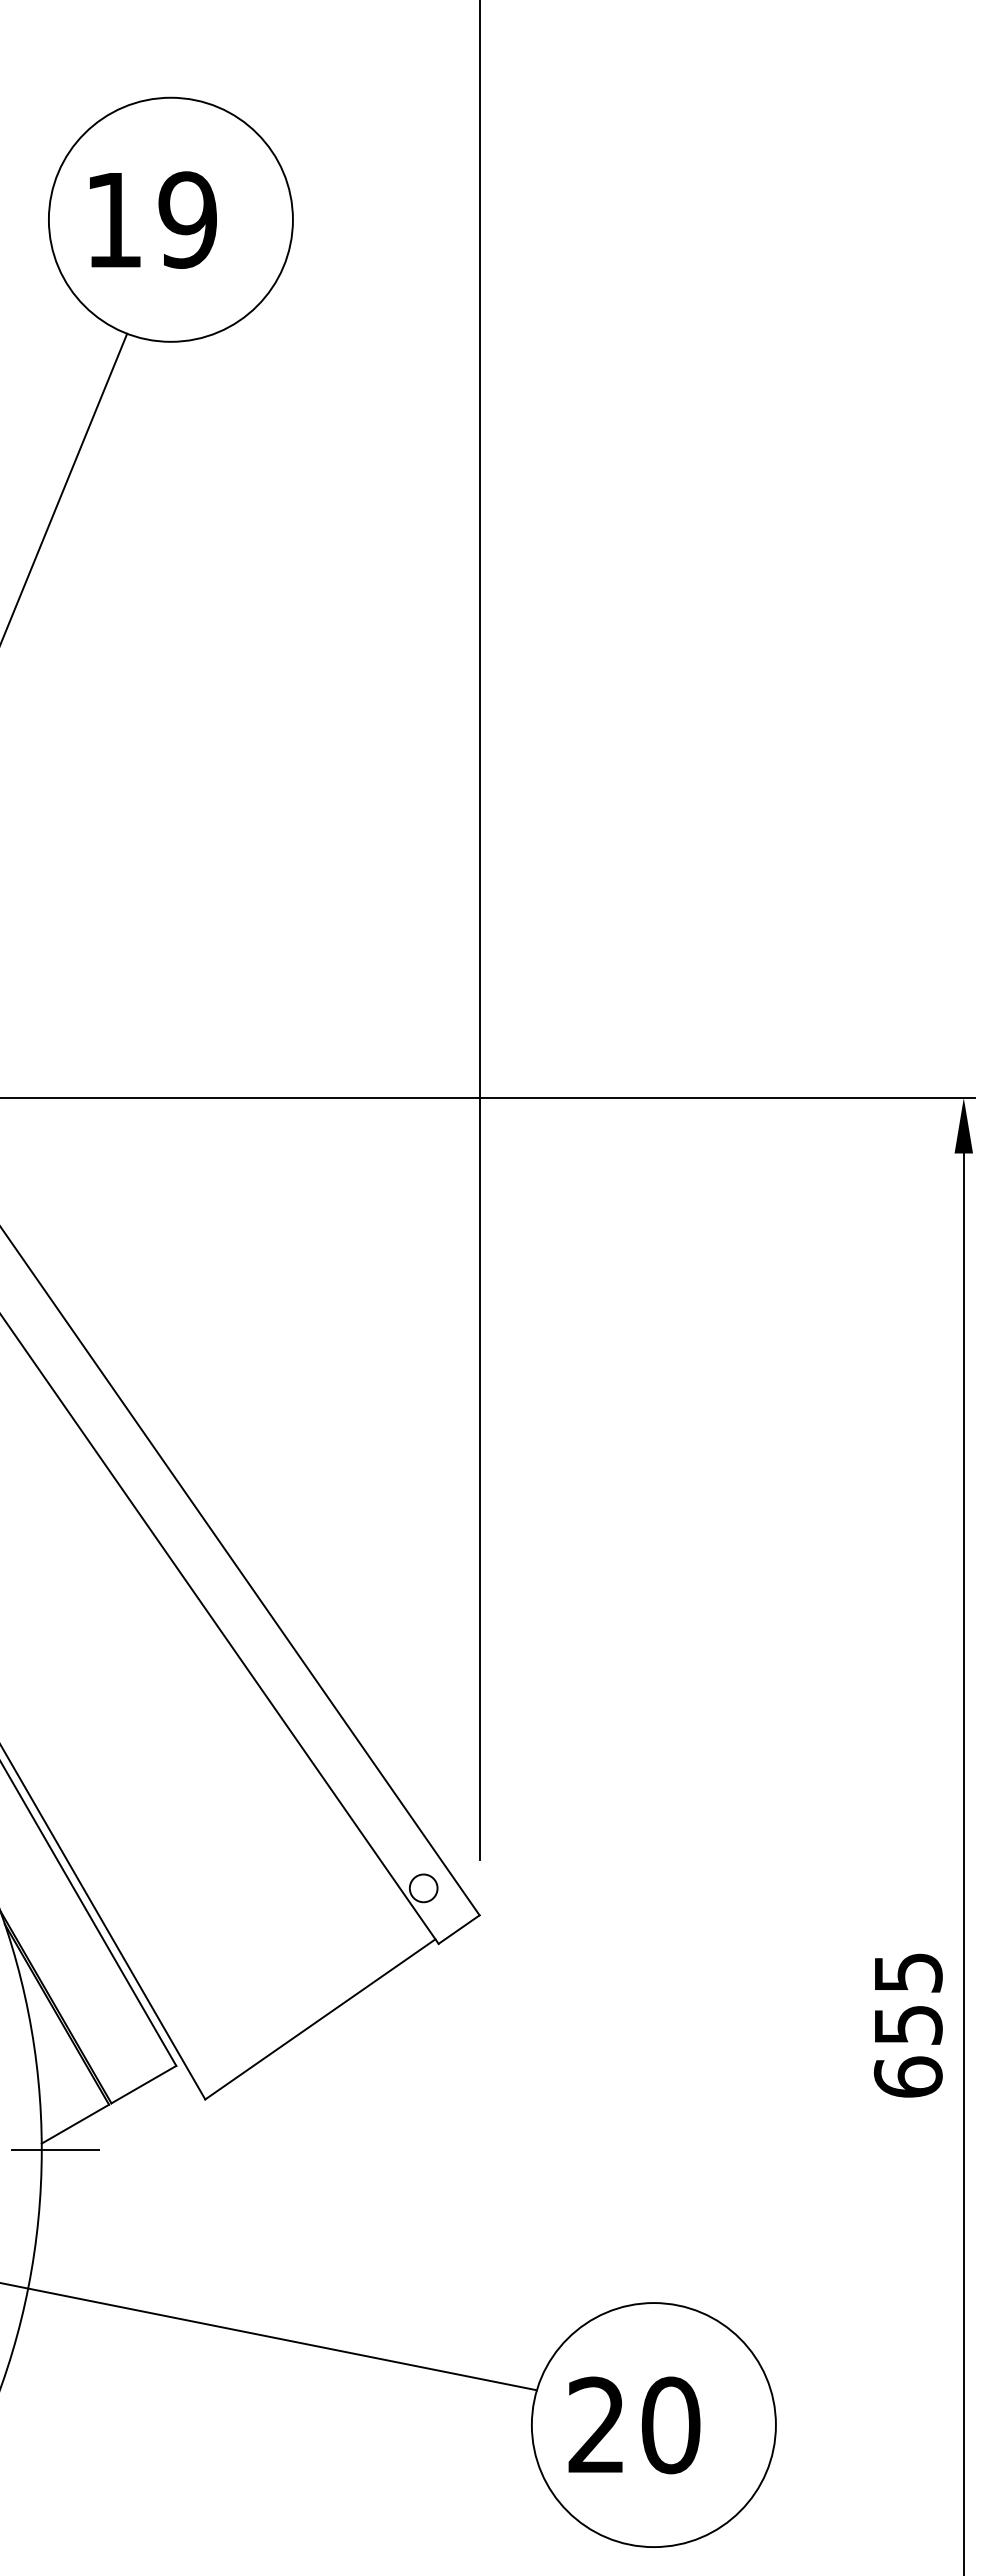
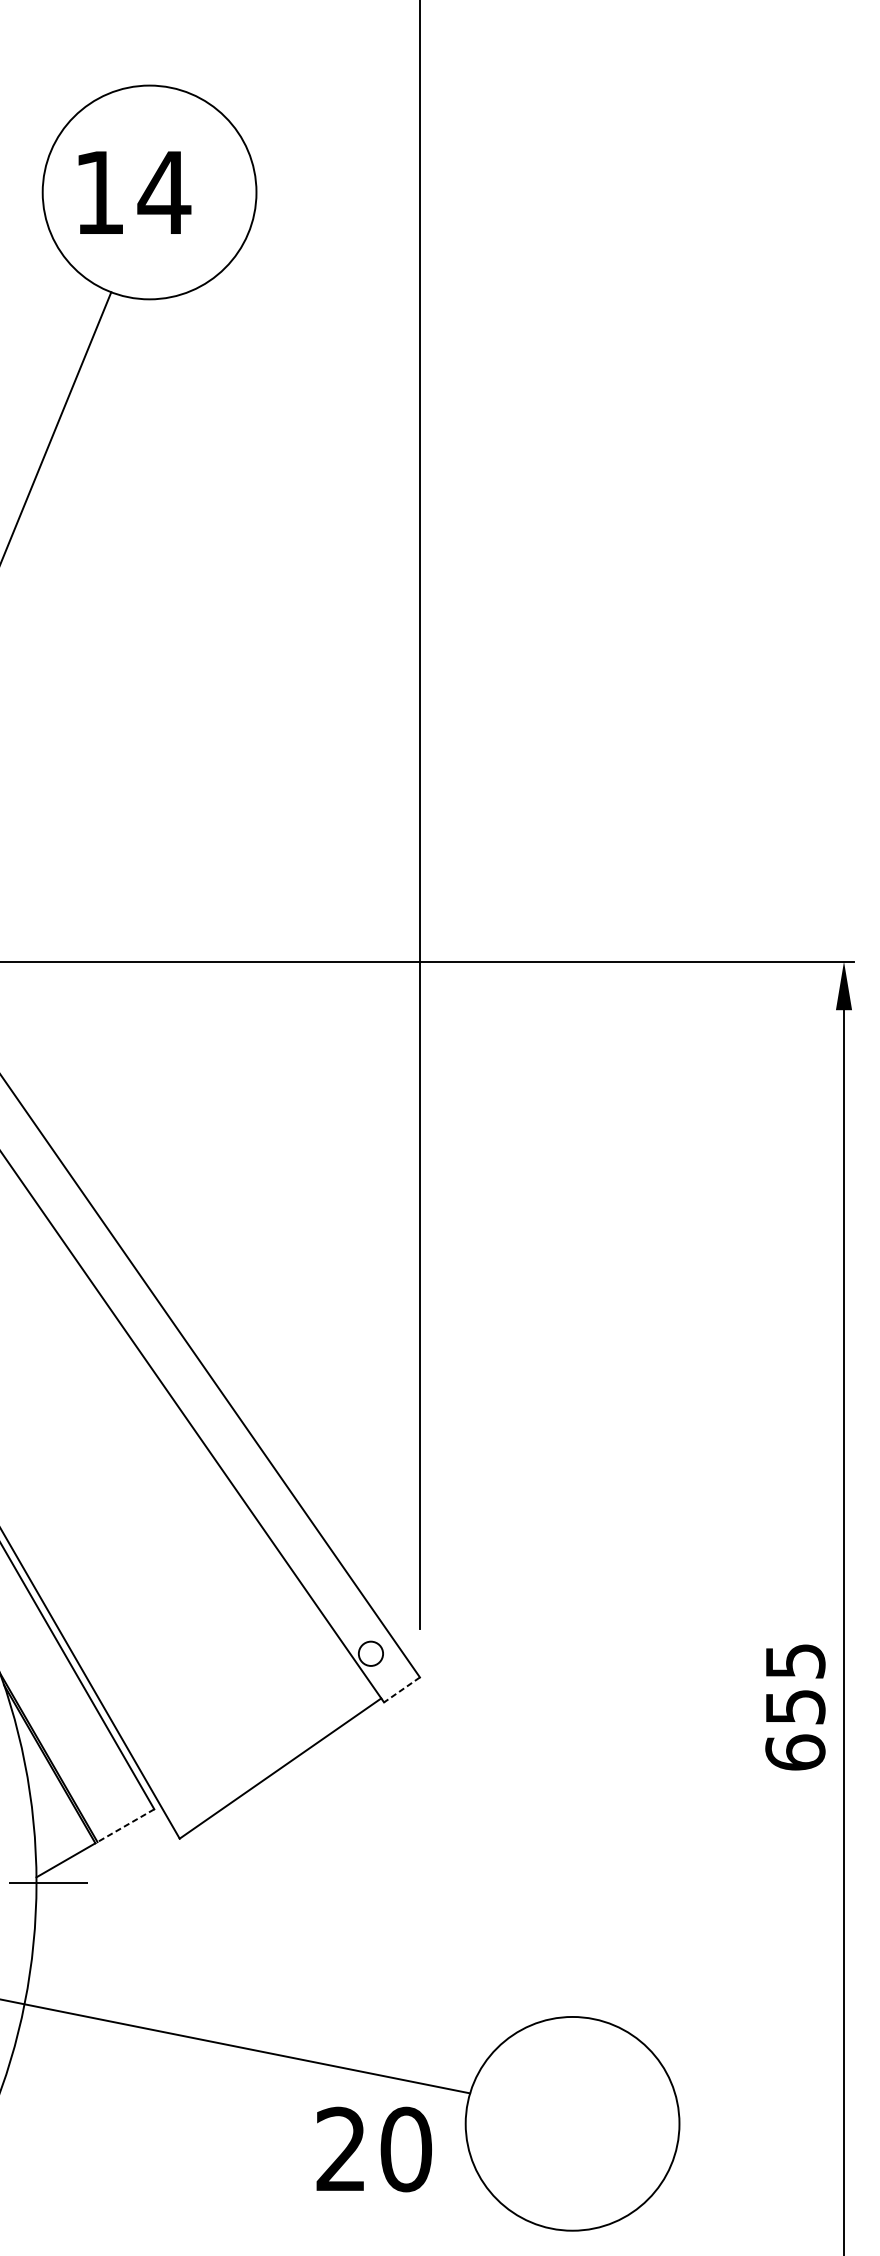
text: (187, 219) -> (164, 192), 19 -> 14
line: (459, 1929) -> (402, 1689), solid -> dashed
text: (907, 2025) -> (794, 1707), moved
line: (143, 2084) -> (125, 1825), solid -> dashed
text: (634, 2425) -> (374, 2149), moved

